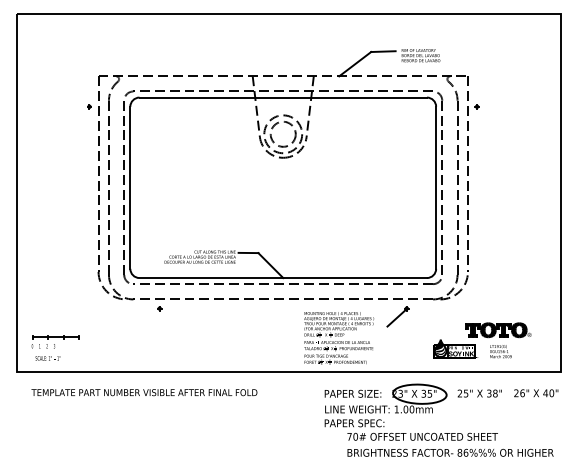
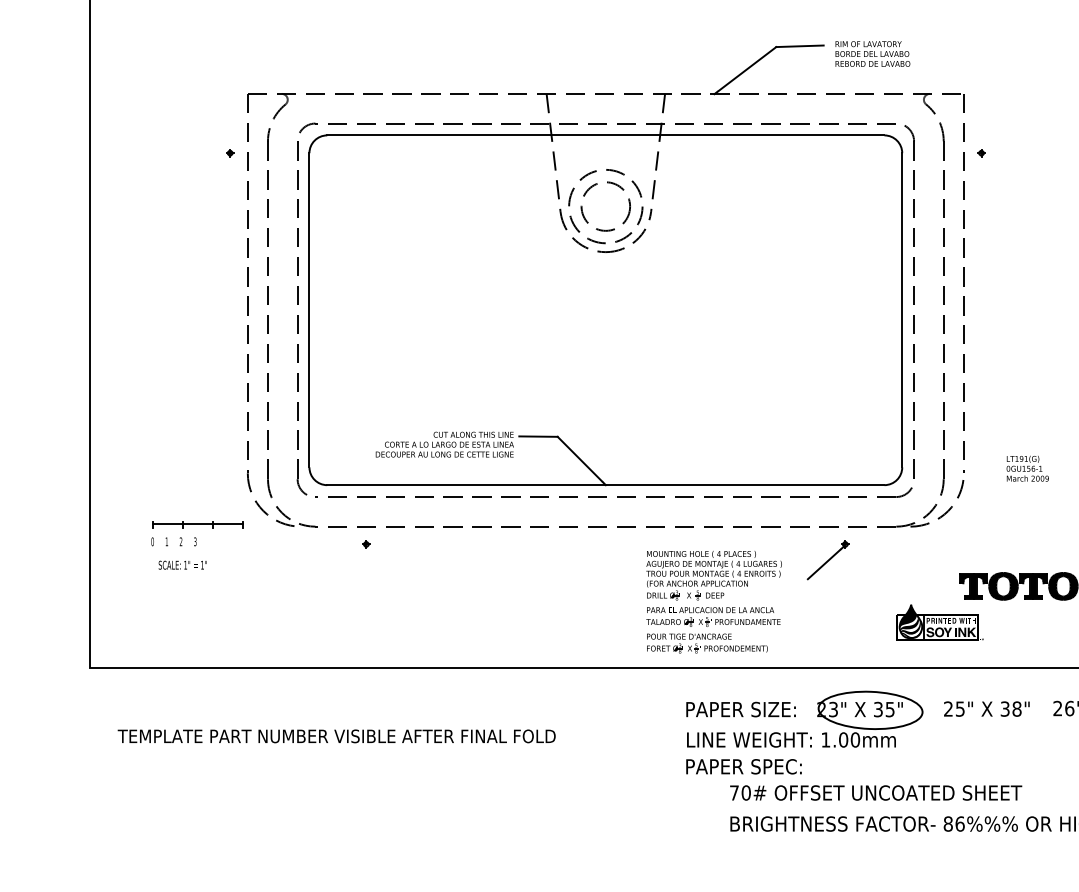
part: (55, 347) -> (197, 544), moved
text: (500, 351) -> (1026, 468), moved
text: (144, 392) -> (336, 736), moved

